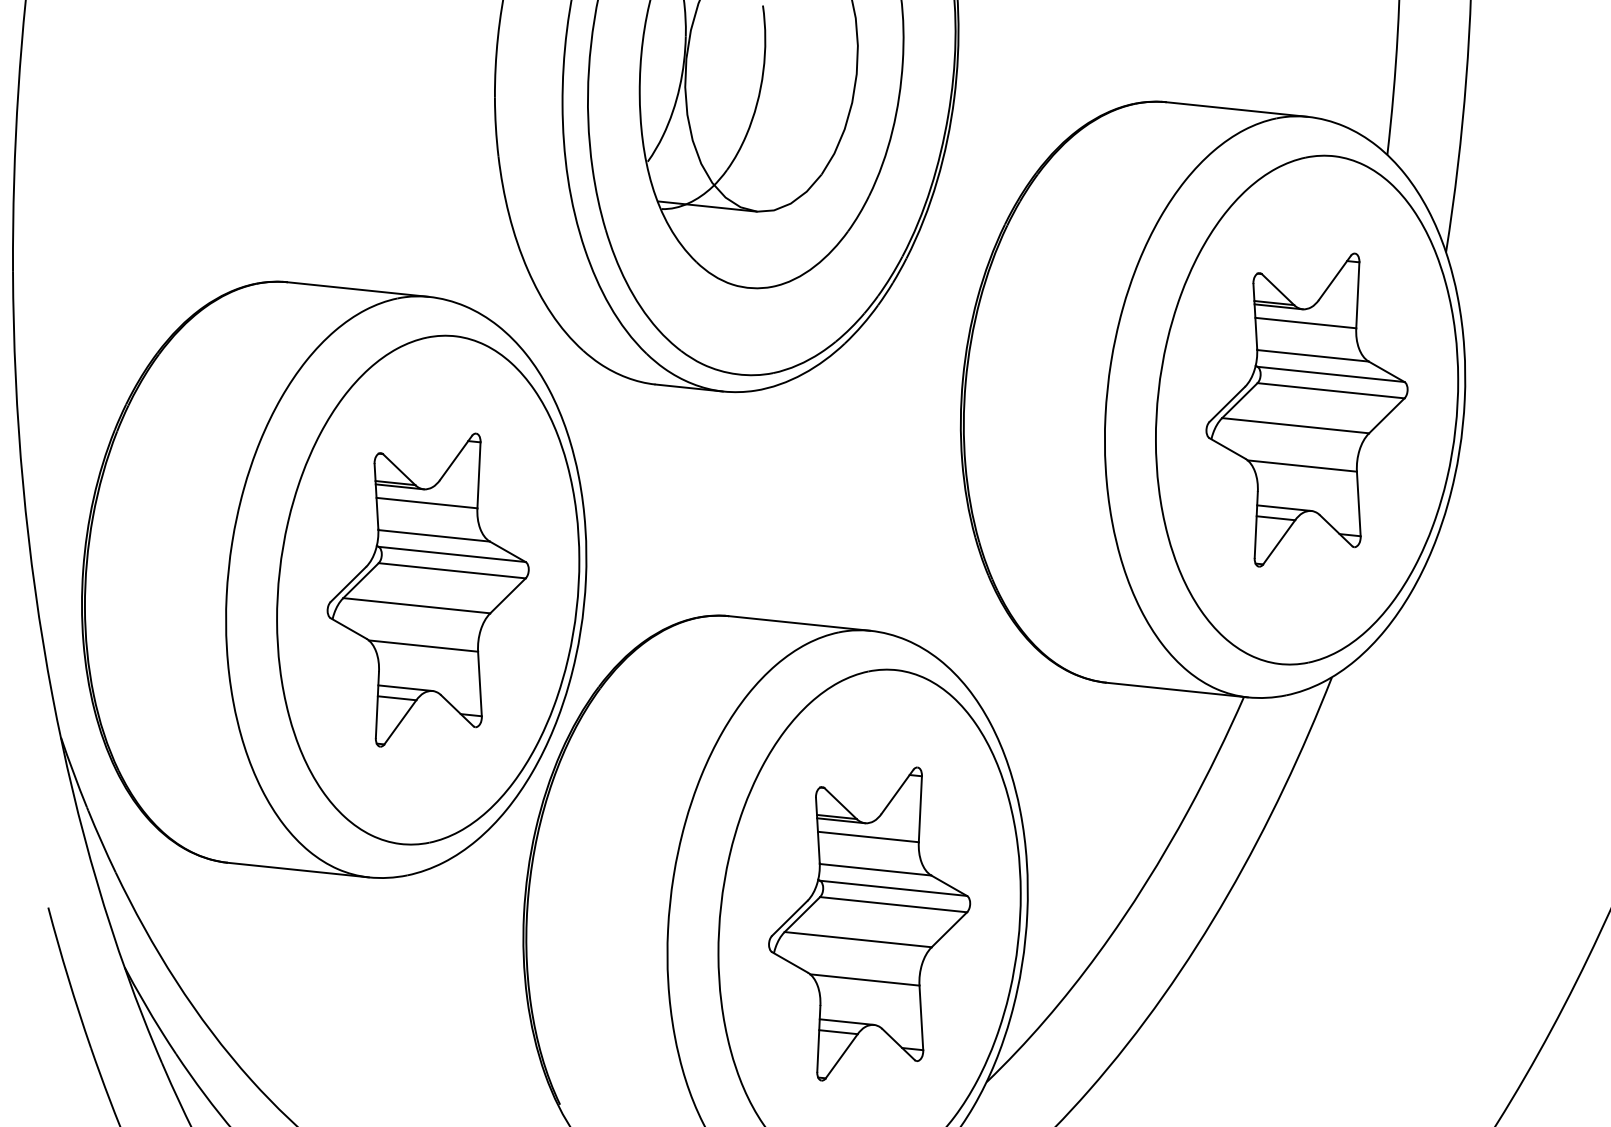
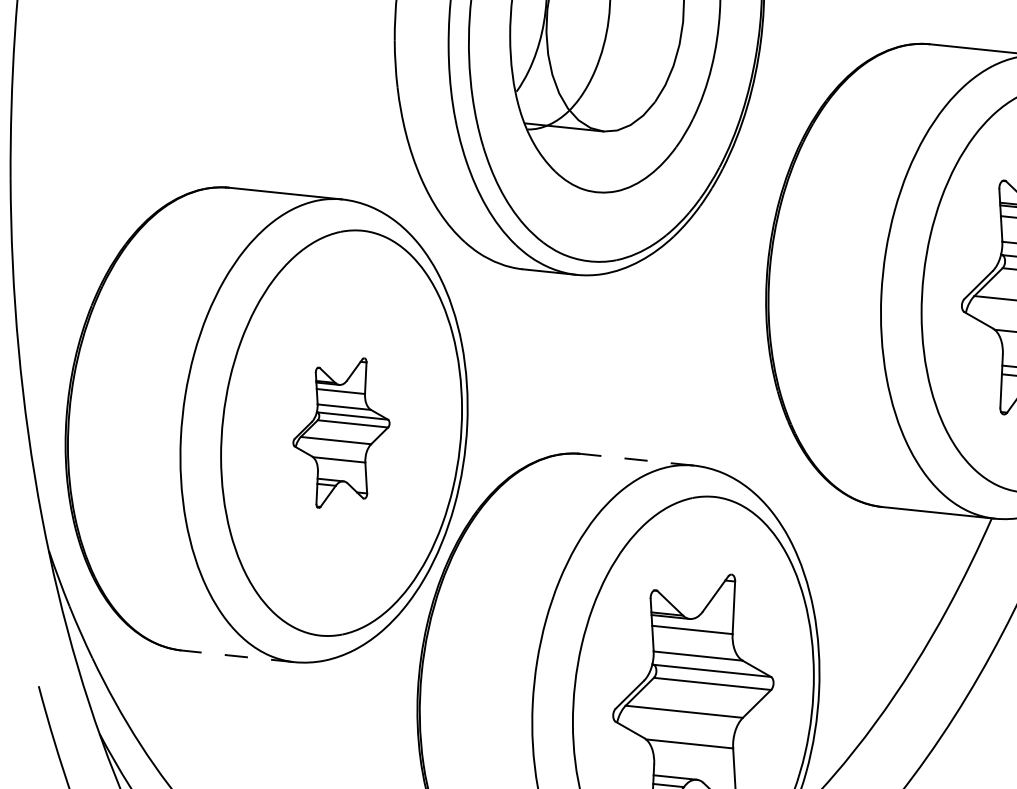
part: (427, 589) -> (340, 432), size x0.6
line: (799, 623) -> (637, 459), solid -> dashed
line: (298, 870) -> (238, 656), solid -> dashed

